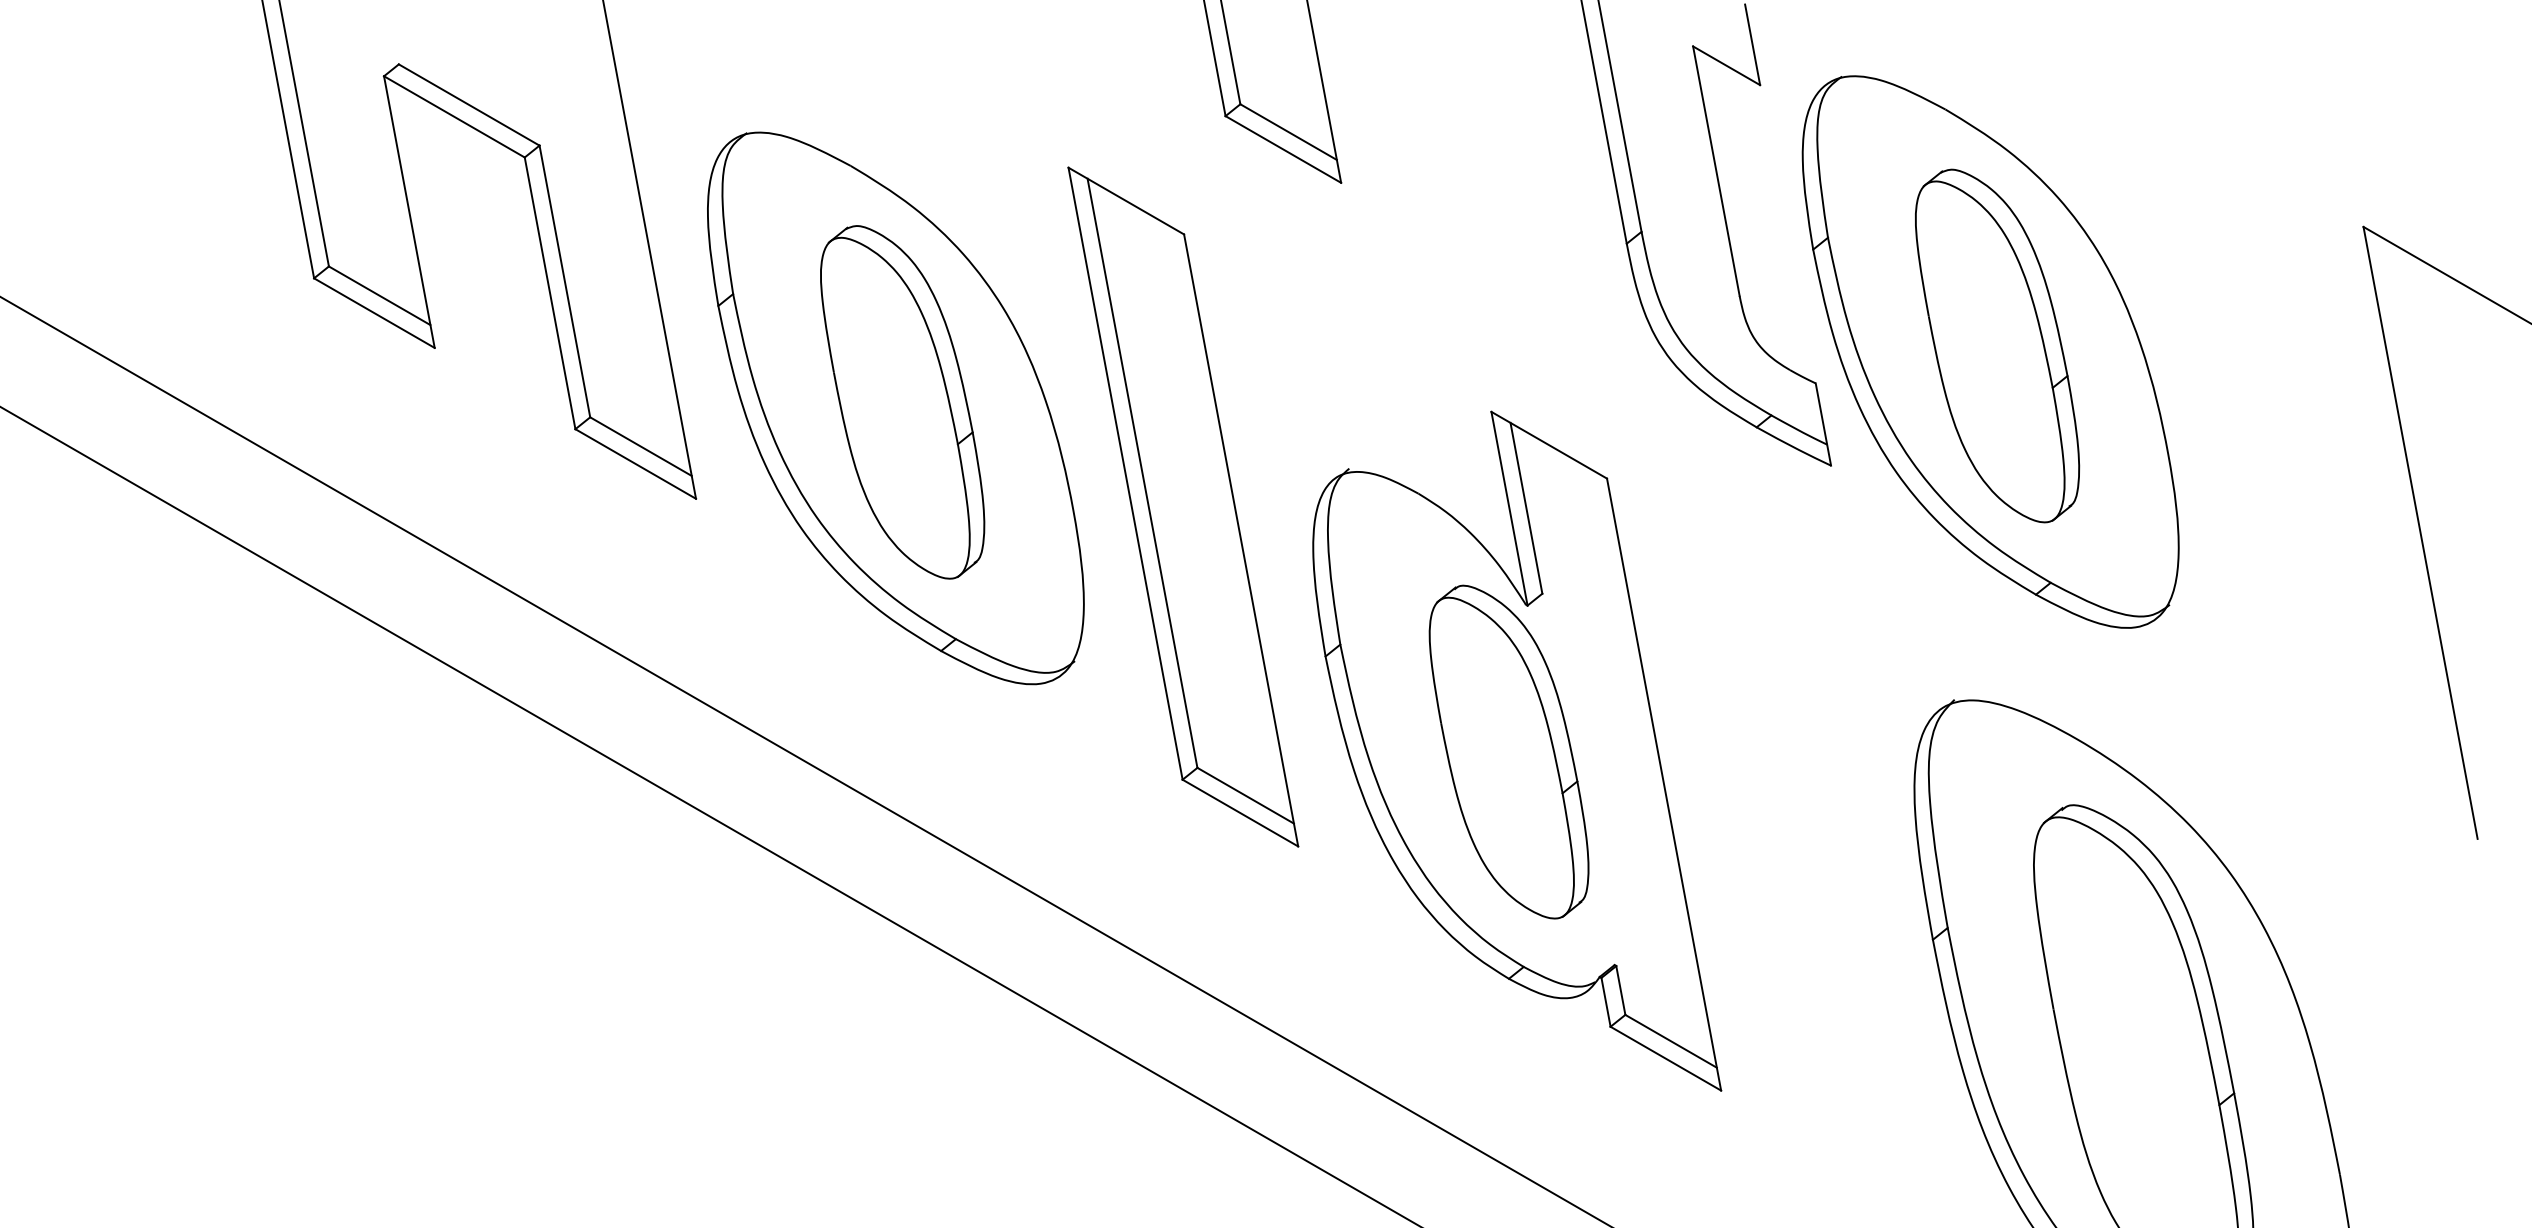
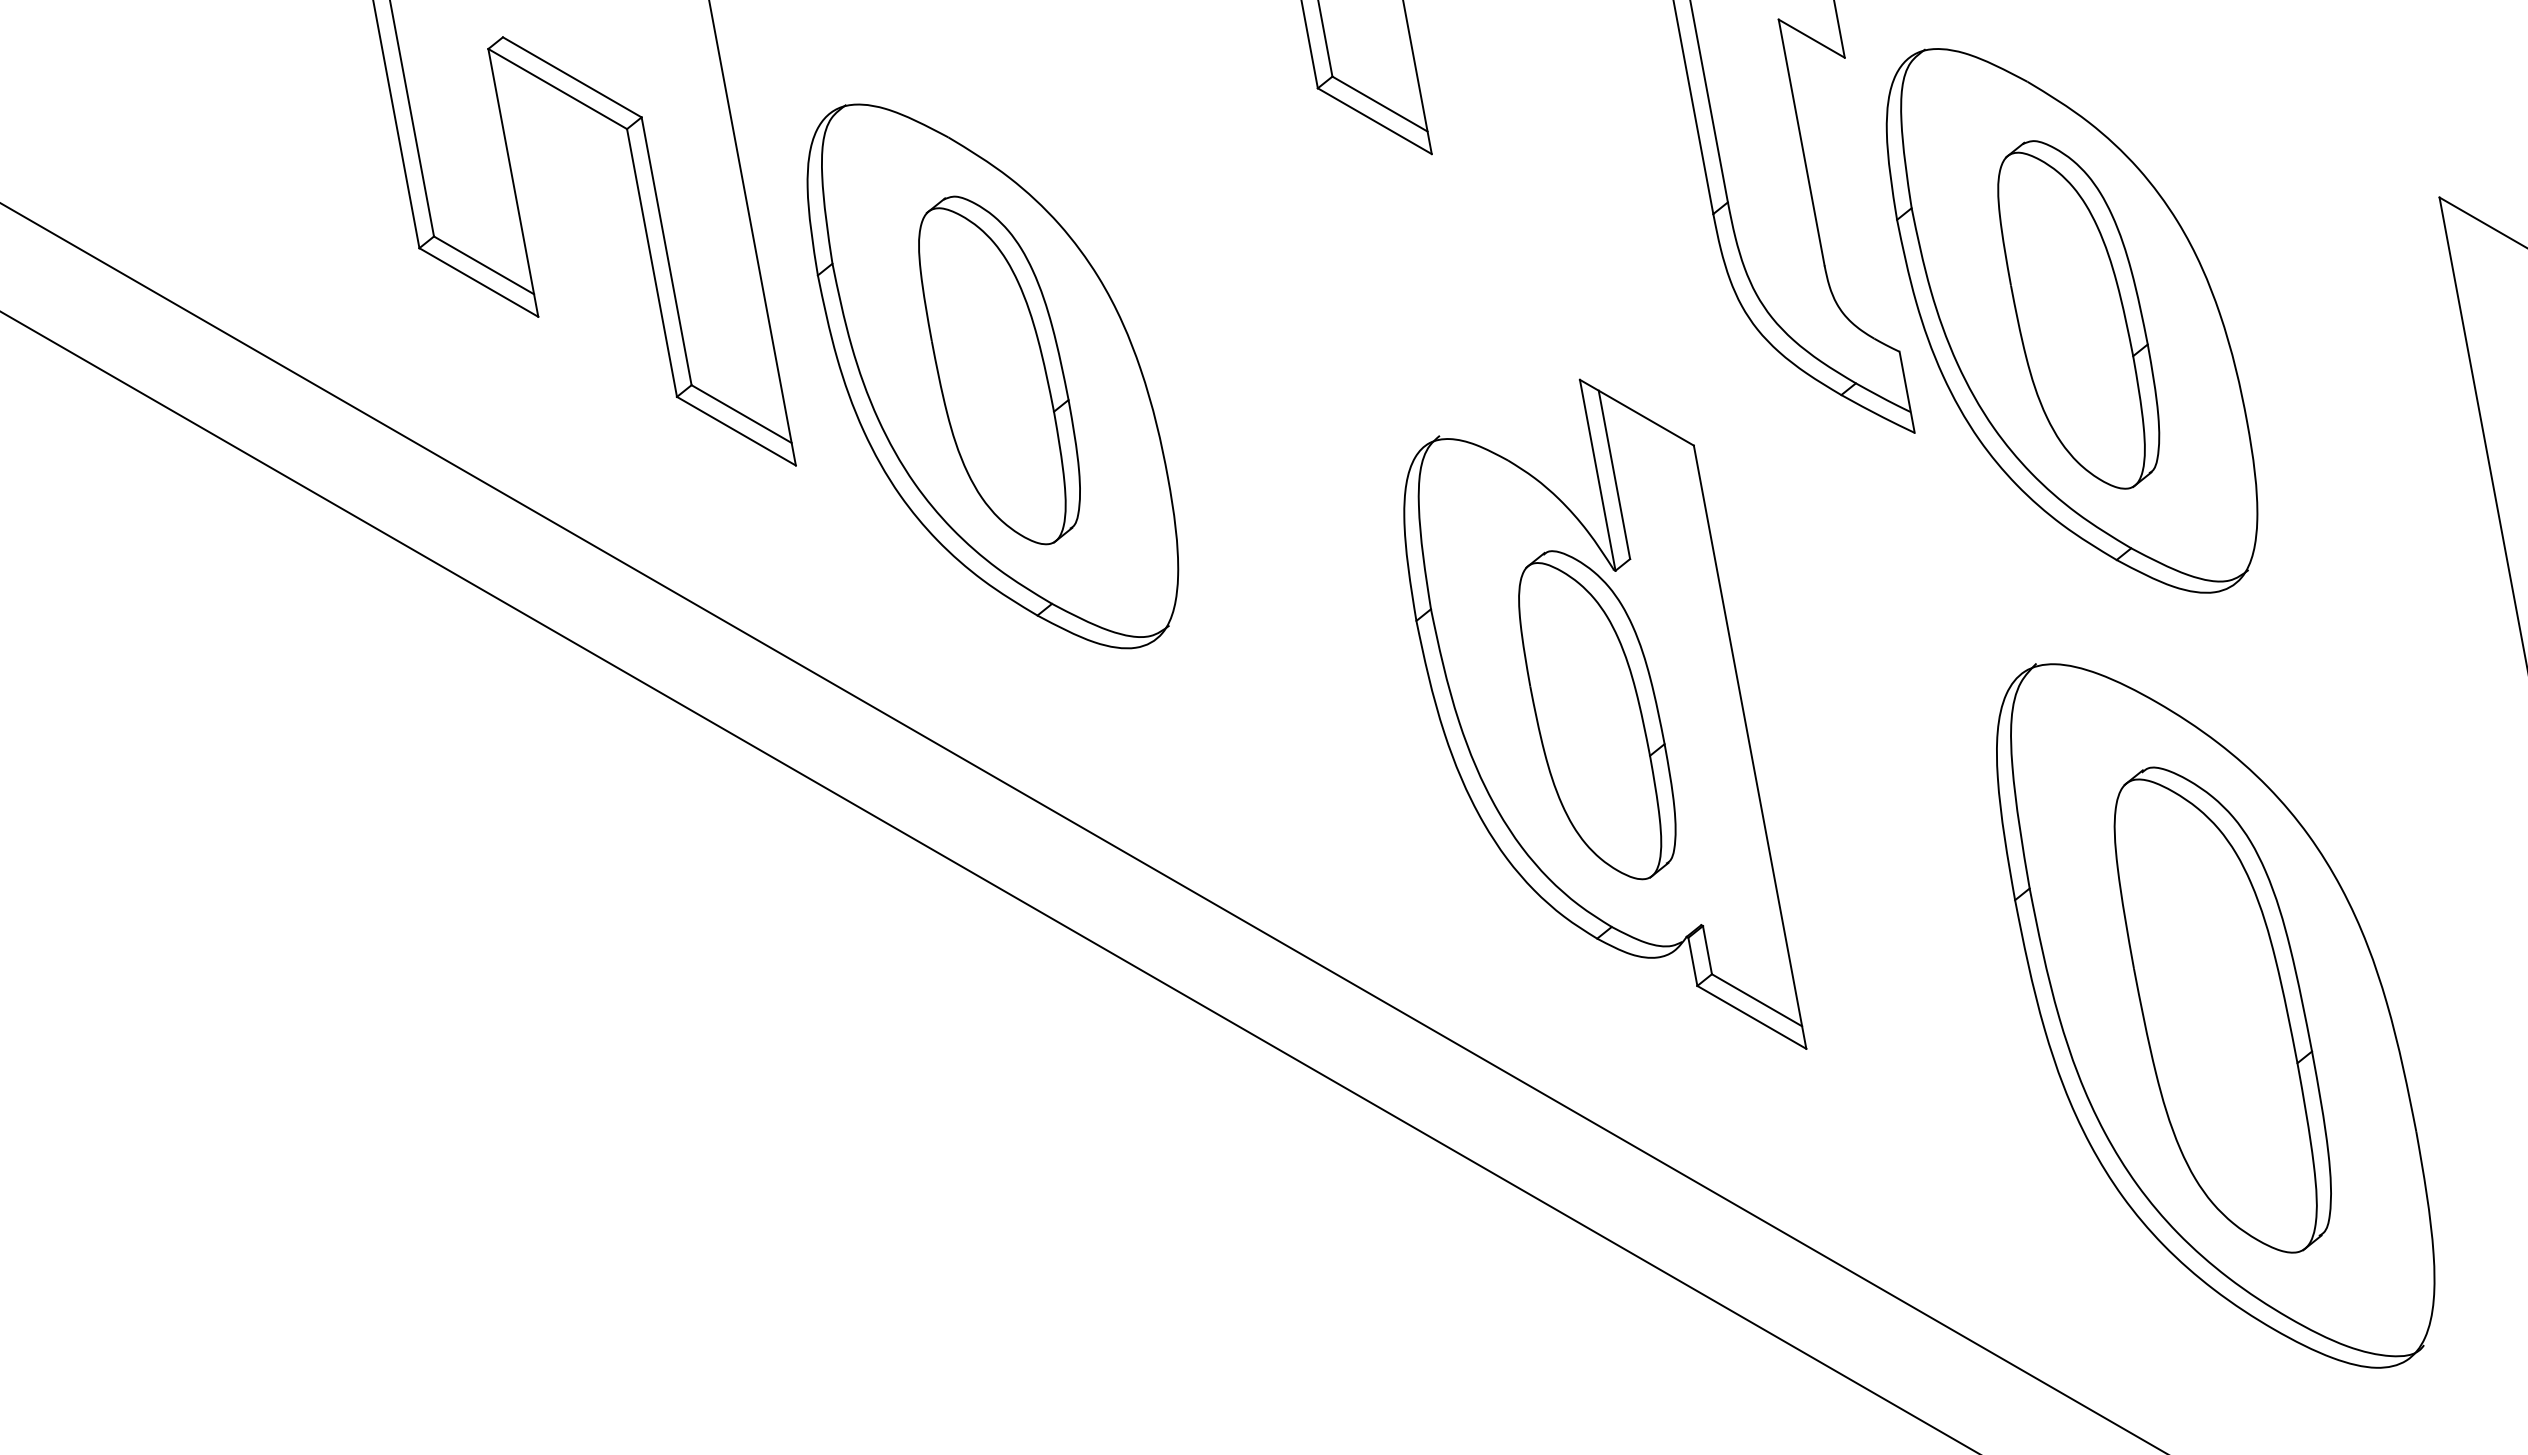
part: (1183, 506) -> (1276, 473), removed

